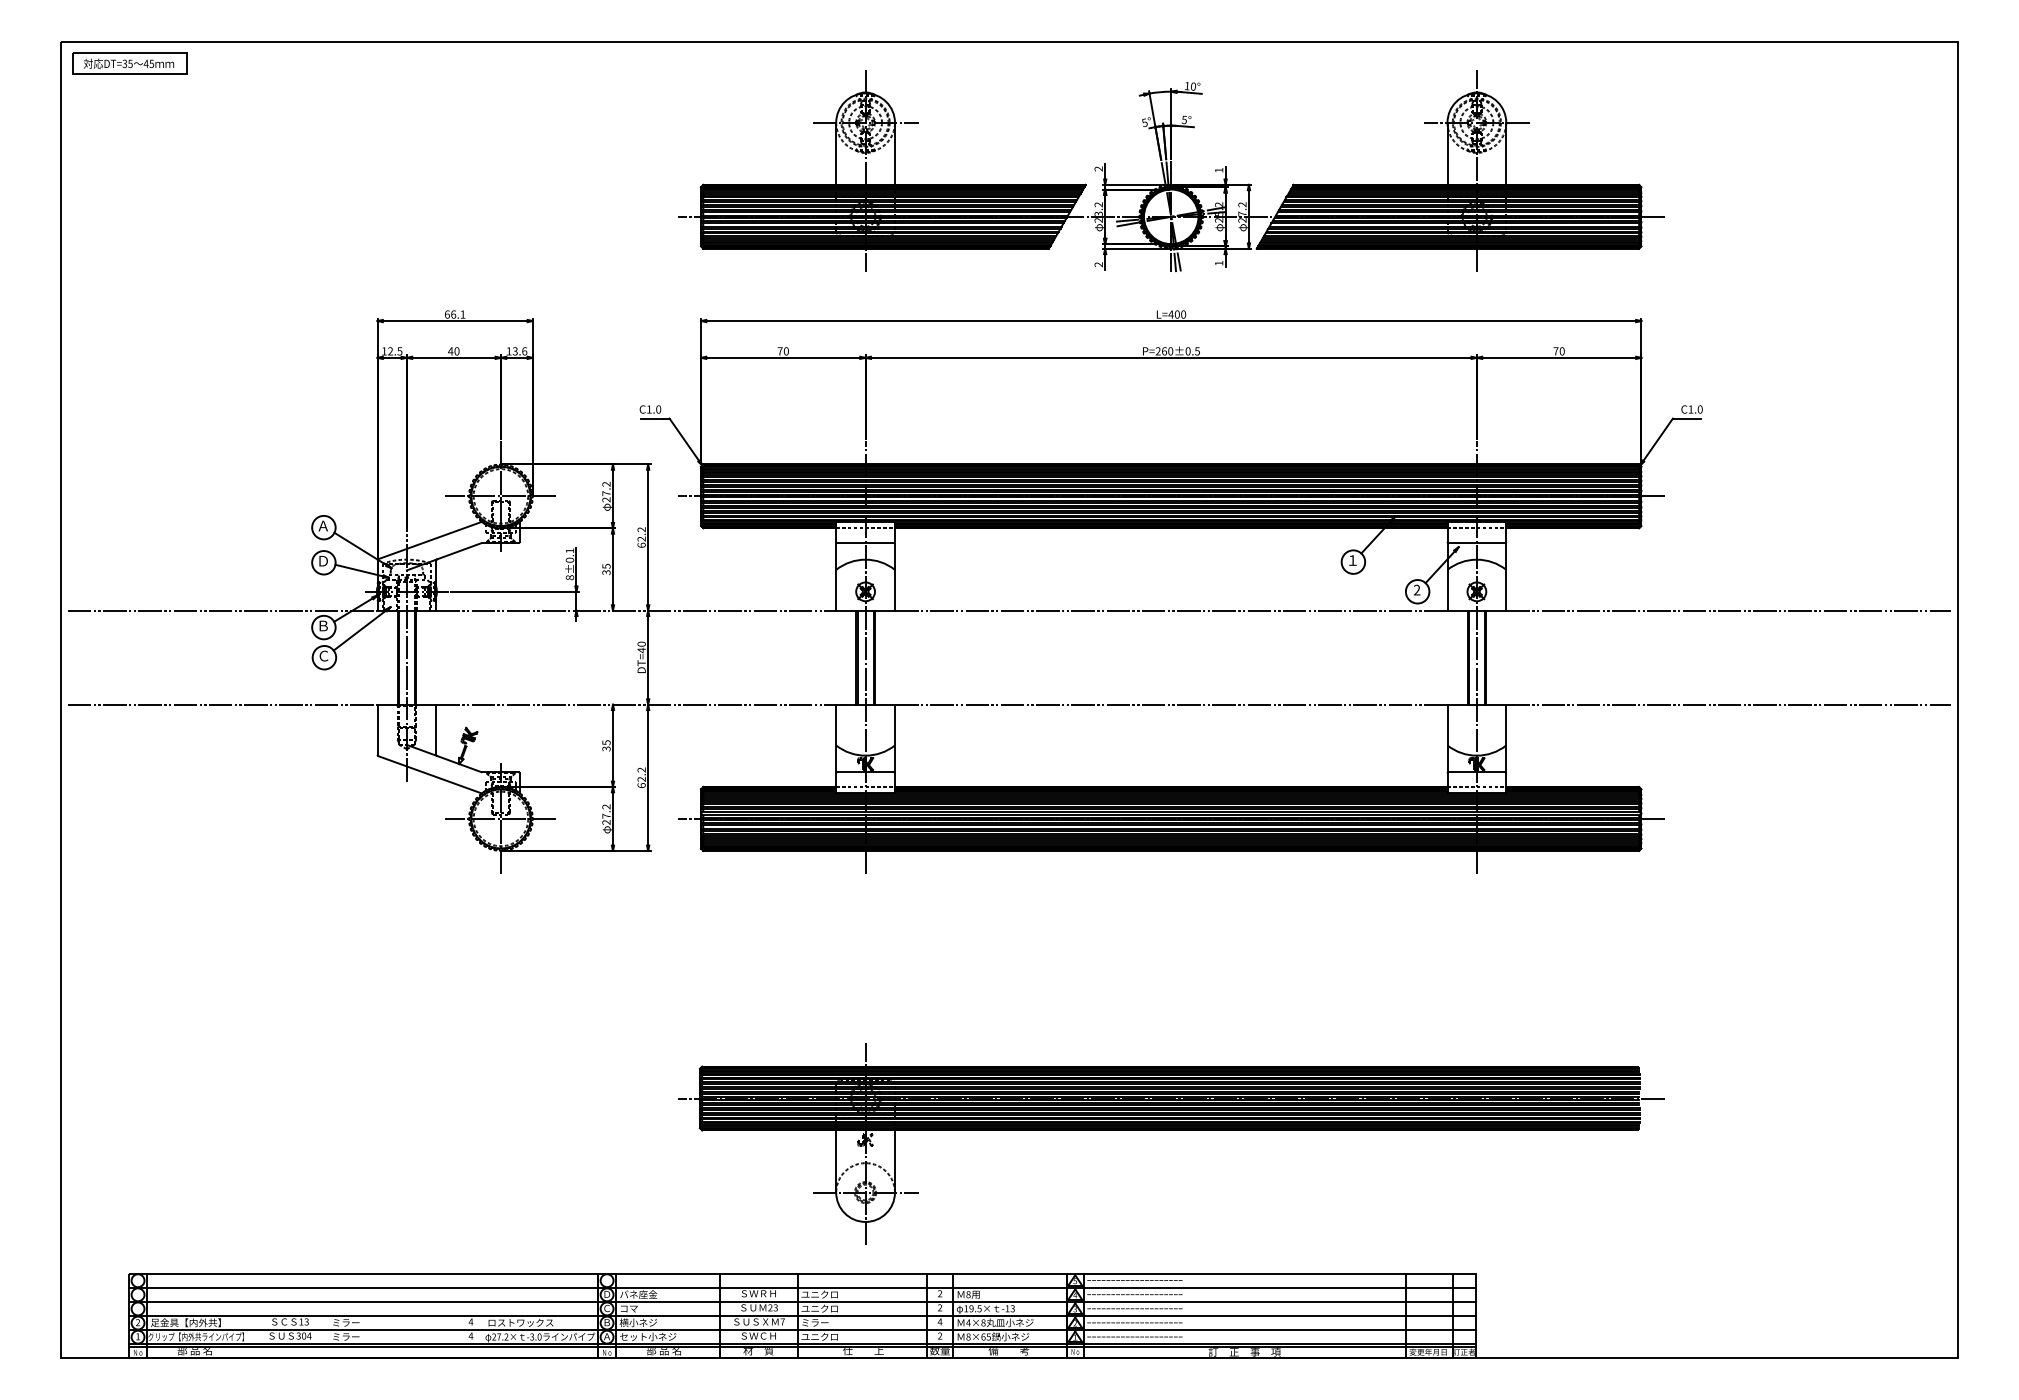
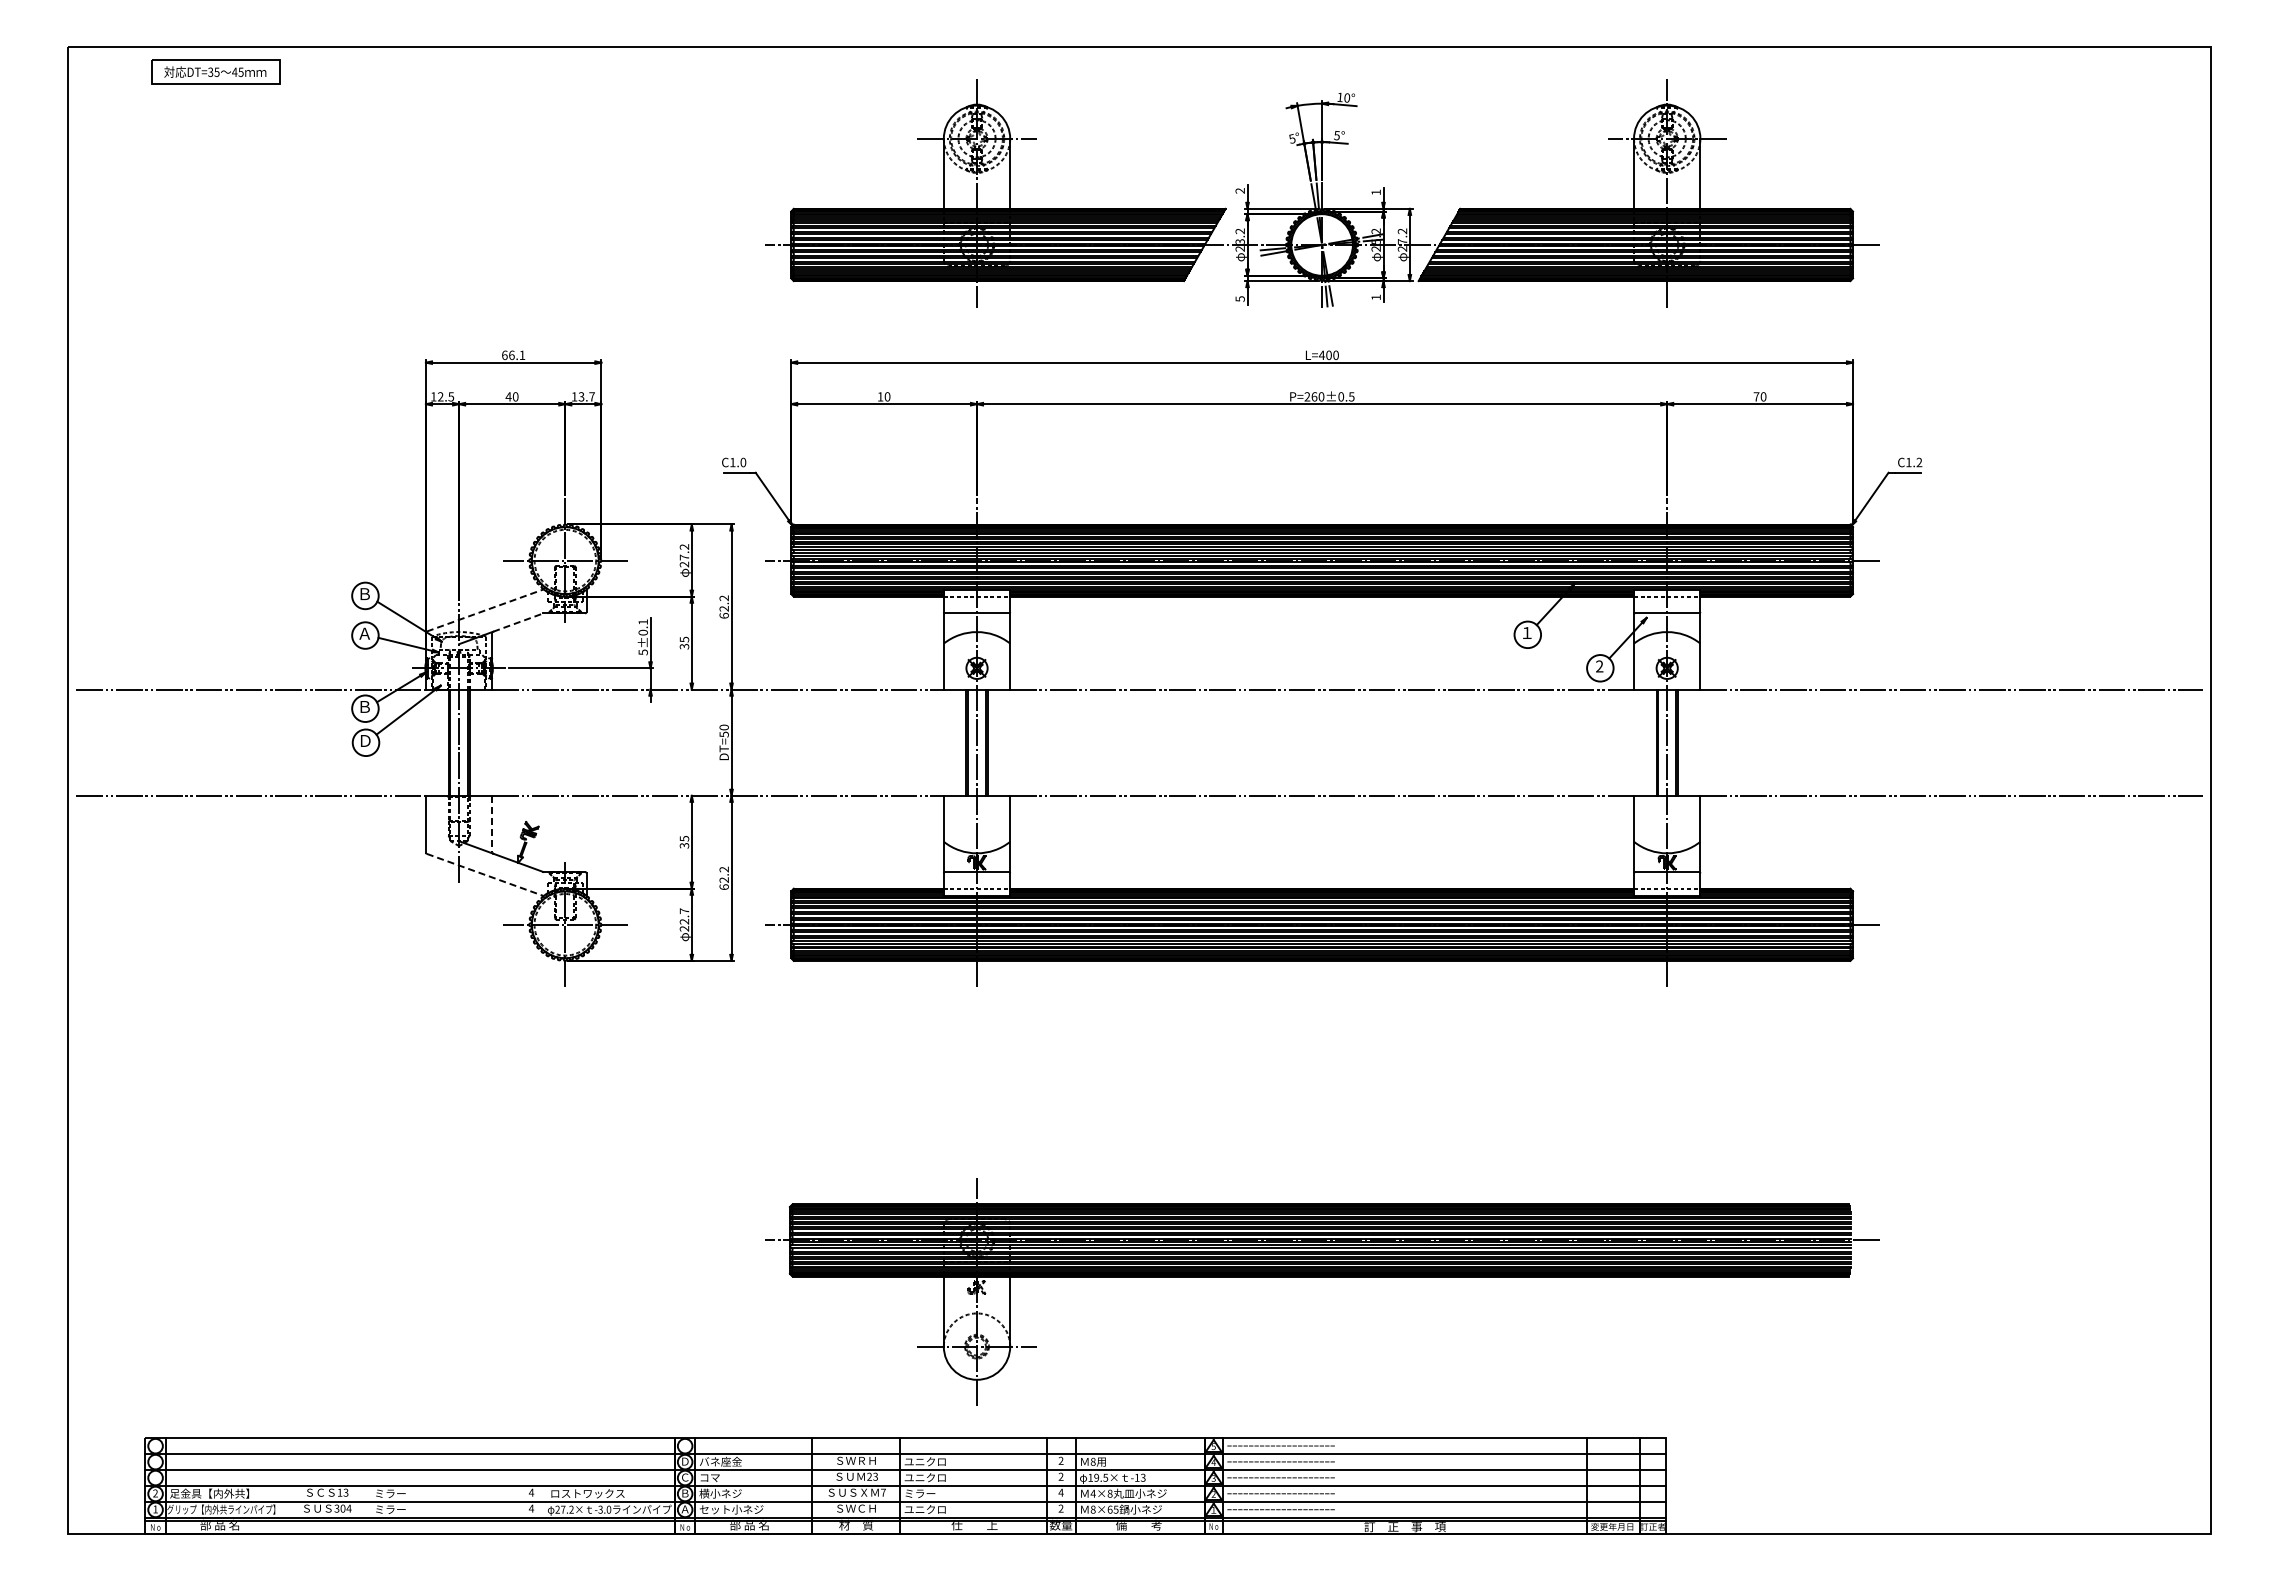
part: (129, 63) -> (215, 71), moved
text: (1098, 264) -> (1239, 298), 2 -> 5
text: (525, 351) -> (592, 396), 13.6 -> 13.7
text: (780, 351) -> (880, 396), 70 -> 10
text: (1700, 409) -> (1919, 462), C1.0 -> C1.2
text: (323, 526) -> (364, 594), Ａ -> Ｂ
line: (430, 540) -> (485, 610), solid -> dashed
line: (459, 551) -> (518, 622), solid -> dashed
text: (323, 560) -> (364, 633), Ｄ -> Ａ
text: (569, 577) -> (642, 652), 8±0.1 -> 5±0.1
text: (641, 650) -> (723, 734), DT=40 -> DT=50
text: (323, 655) -> (365, 740), Ｃ -> Ｄ
line: (436, 730) -> (492, 824), solid -> dashed
line: (430, 775) -> (485, 875), solid -> dashed
text: (606, 811) -> (684, 916), 27.2 -> 22.7

